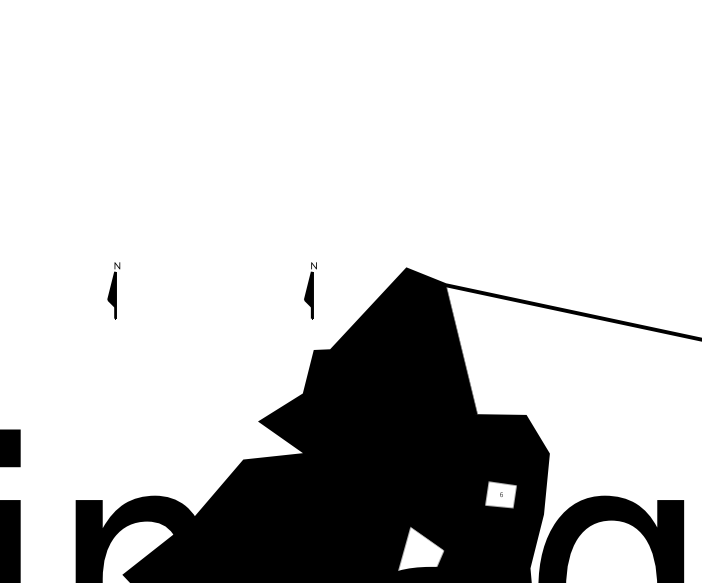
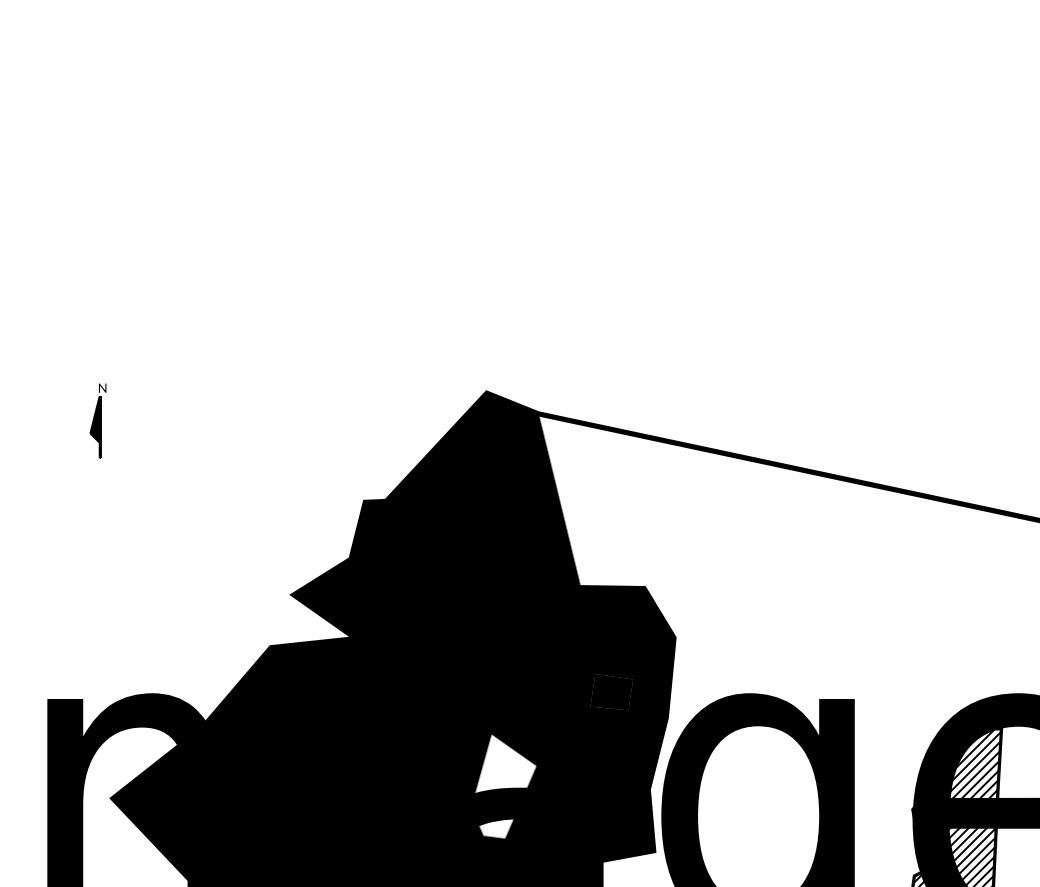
part: (310, 290) -> (358, 420), removed
fill: (500, 495) -> (611, 692), added

